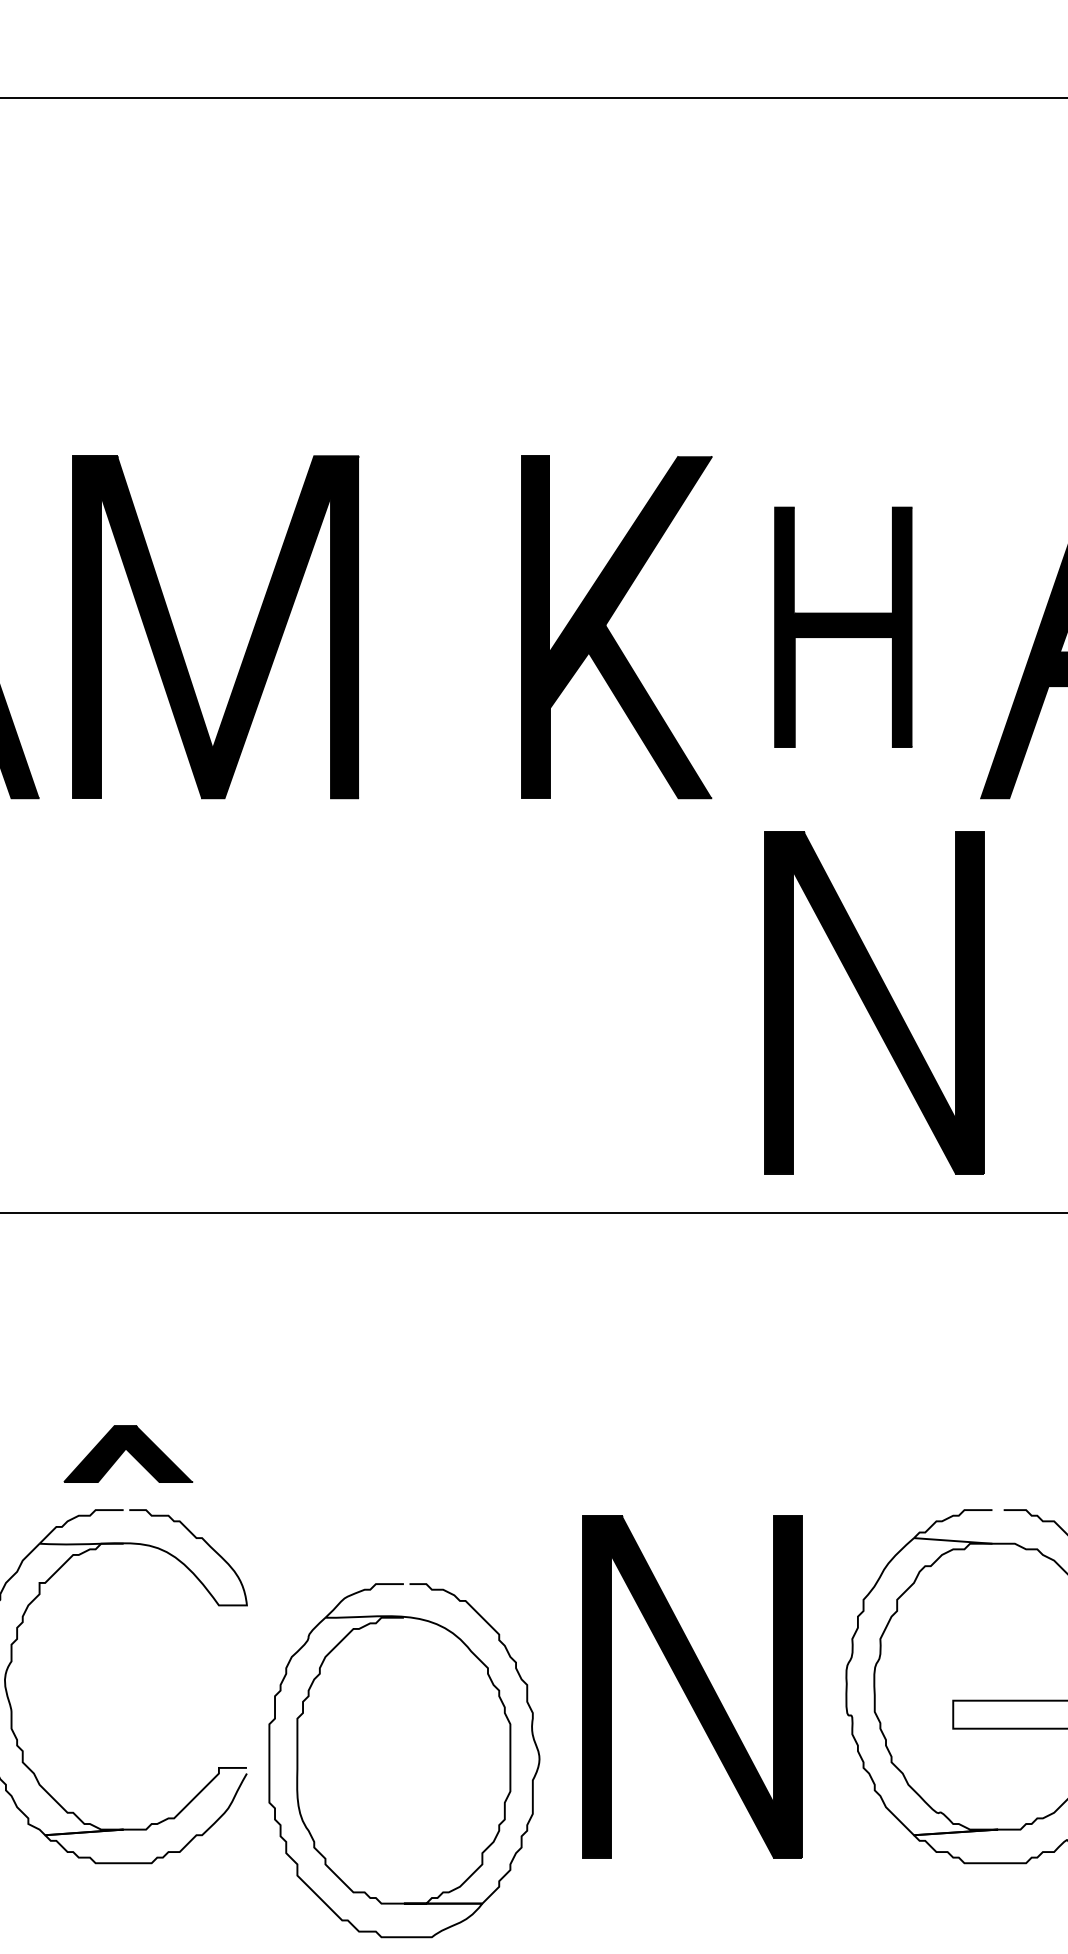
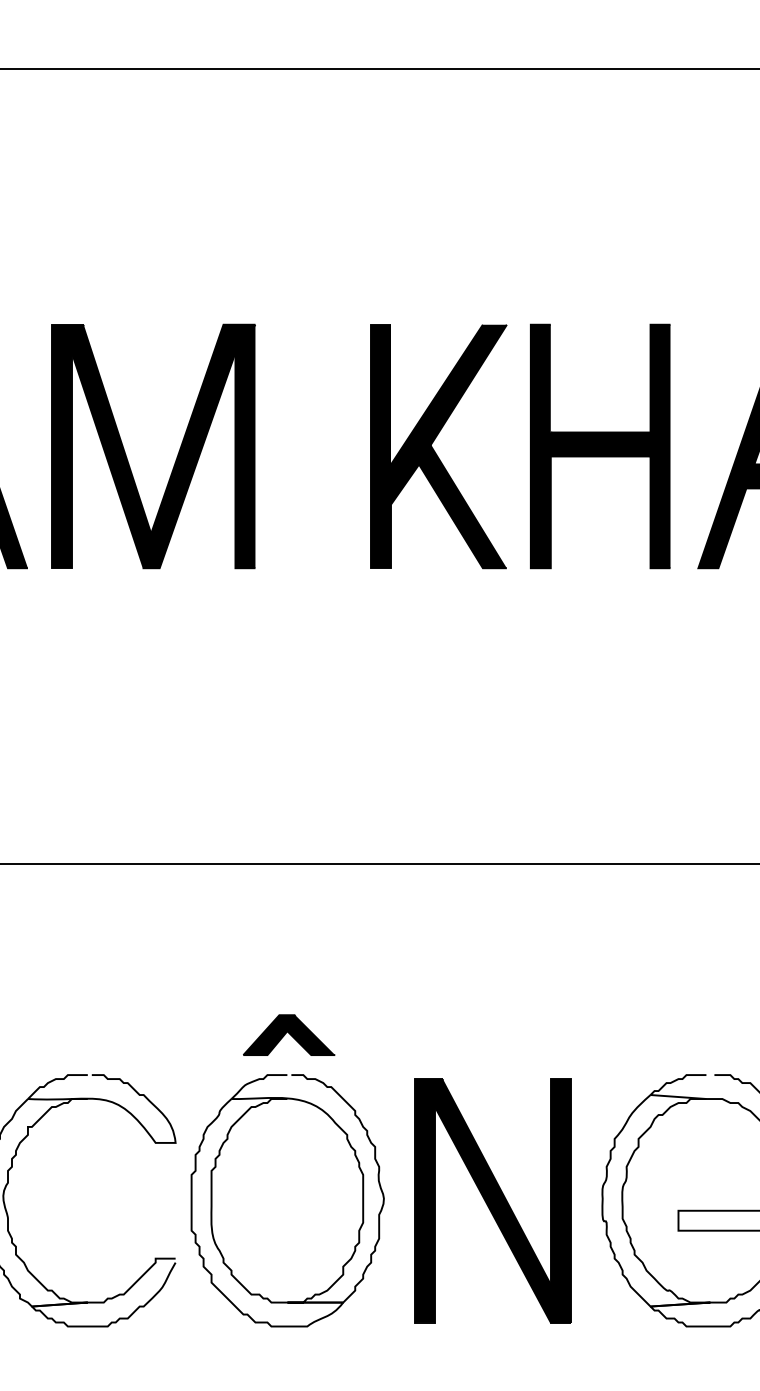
part: (843, 627) -> (600, 446), size x1.43
part: (874, 1002) -> (622, 713), removed
part: (128, 1453) -> (289, 1034), moved
part: (404, 1760) -> (287, 1200), moved

